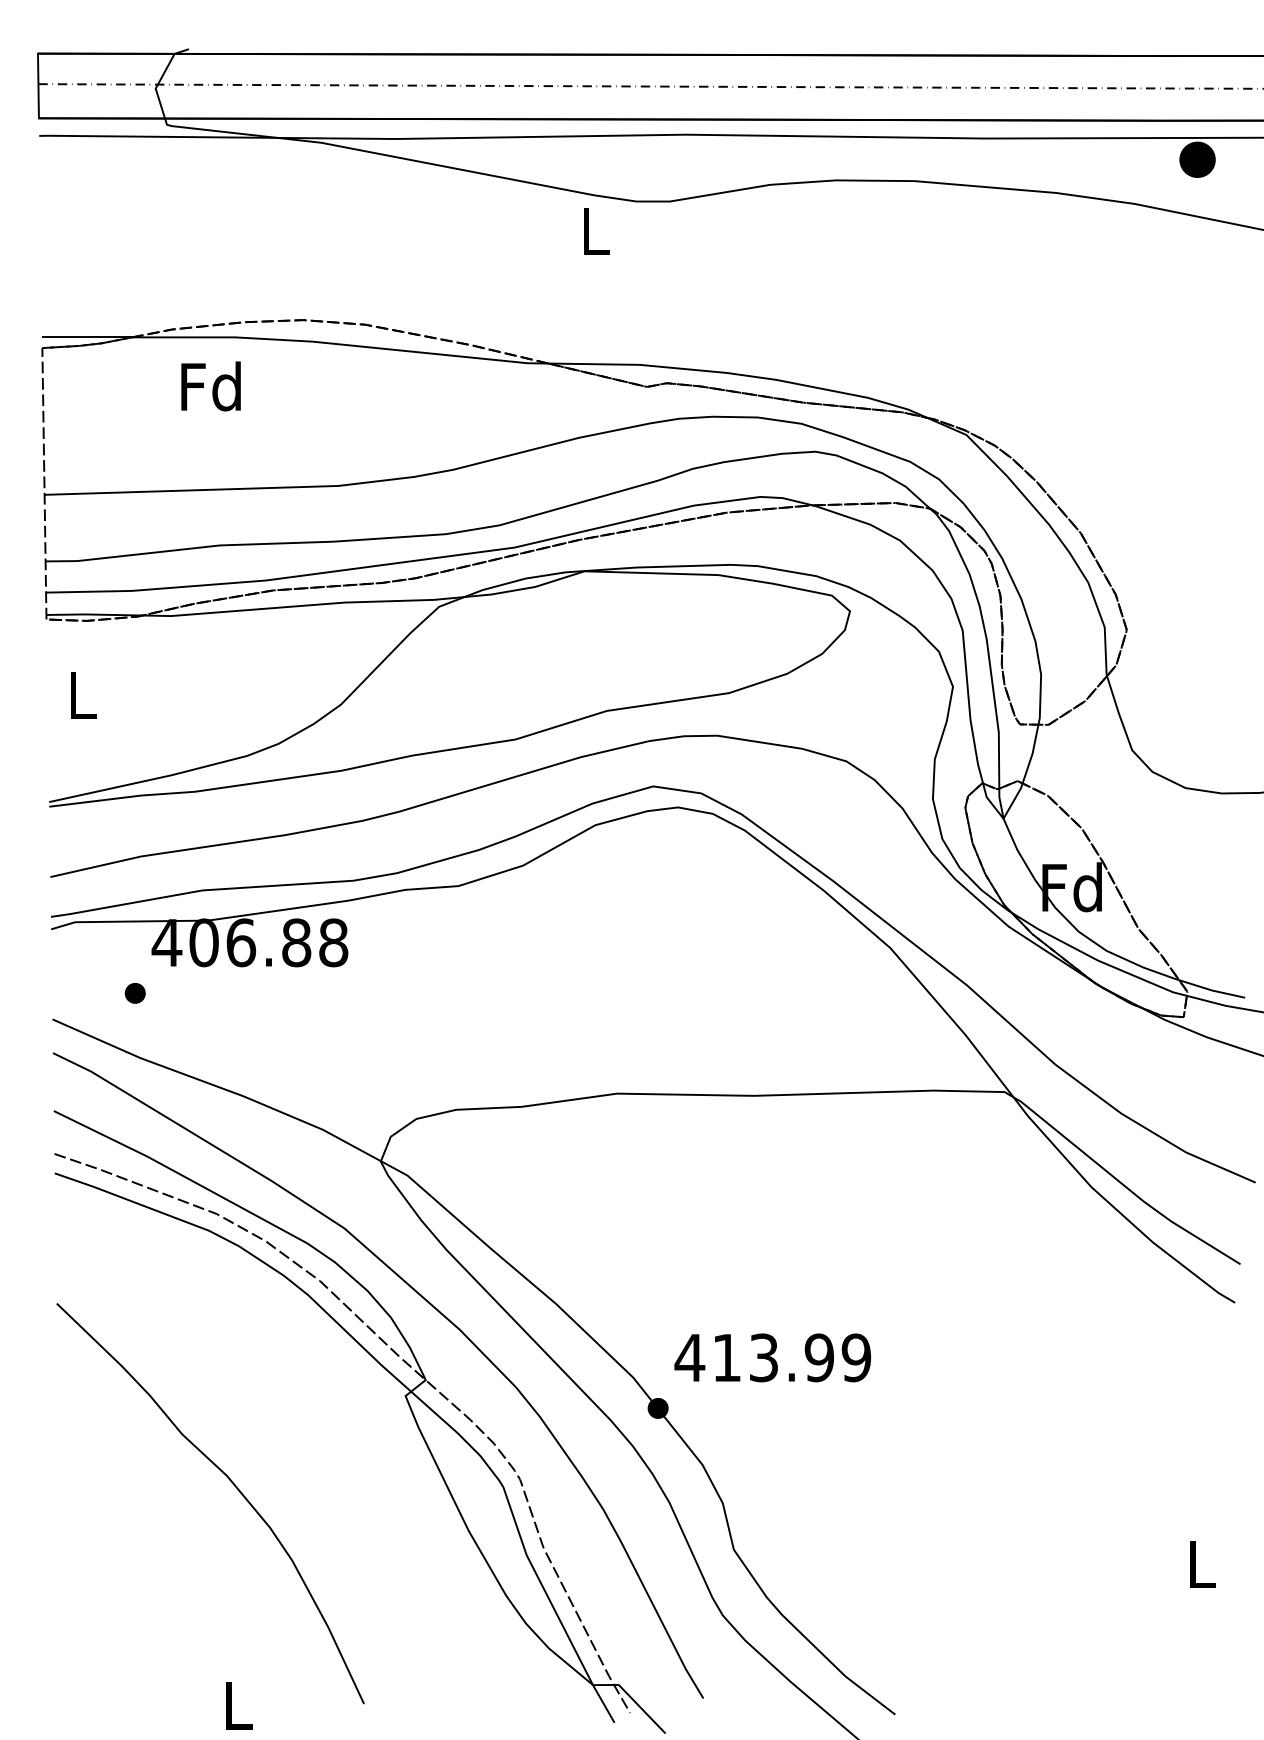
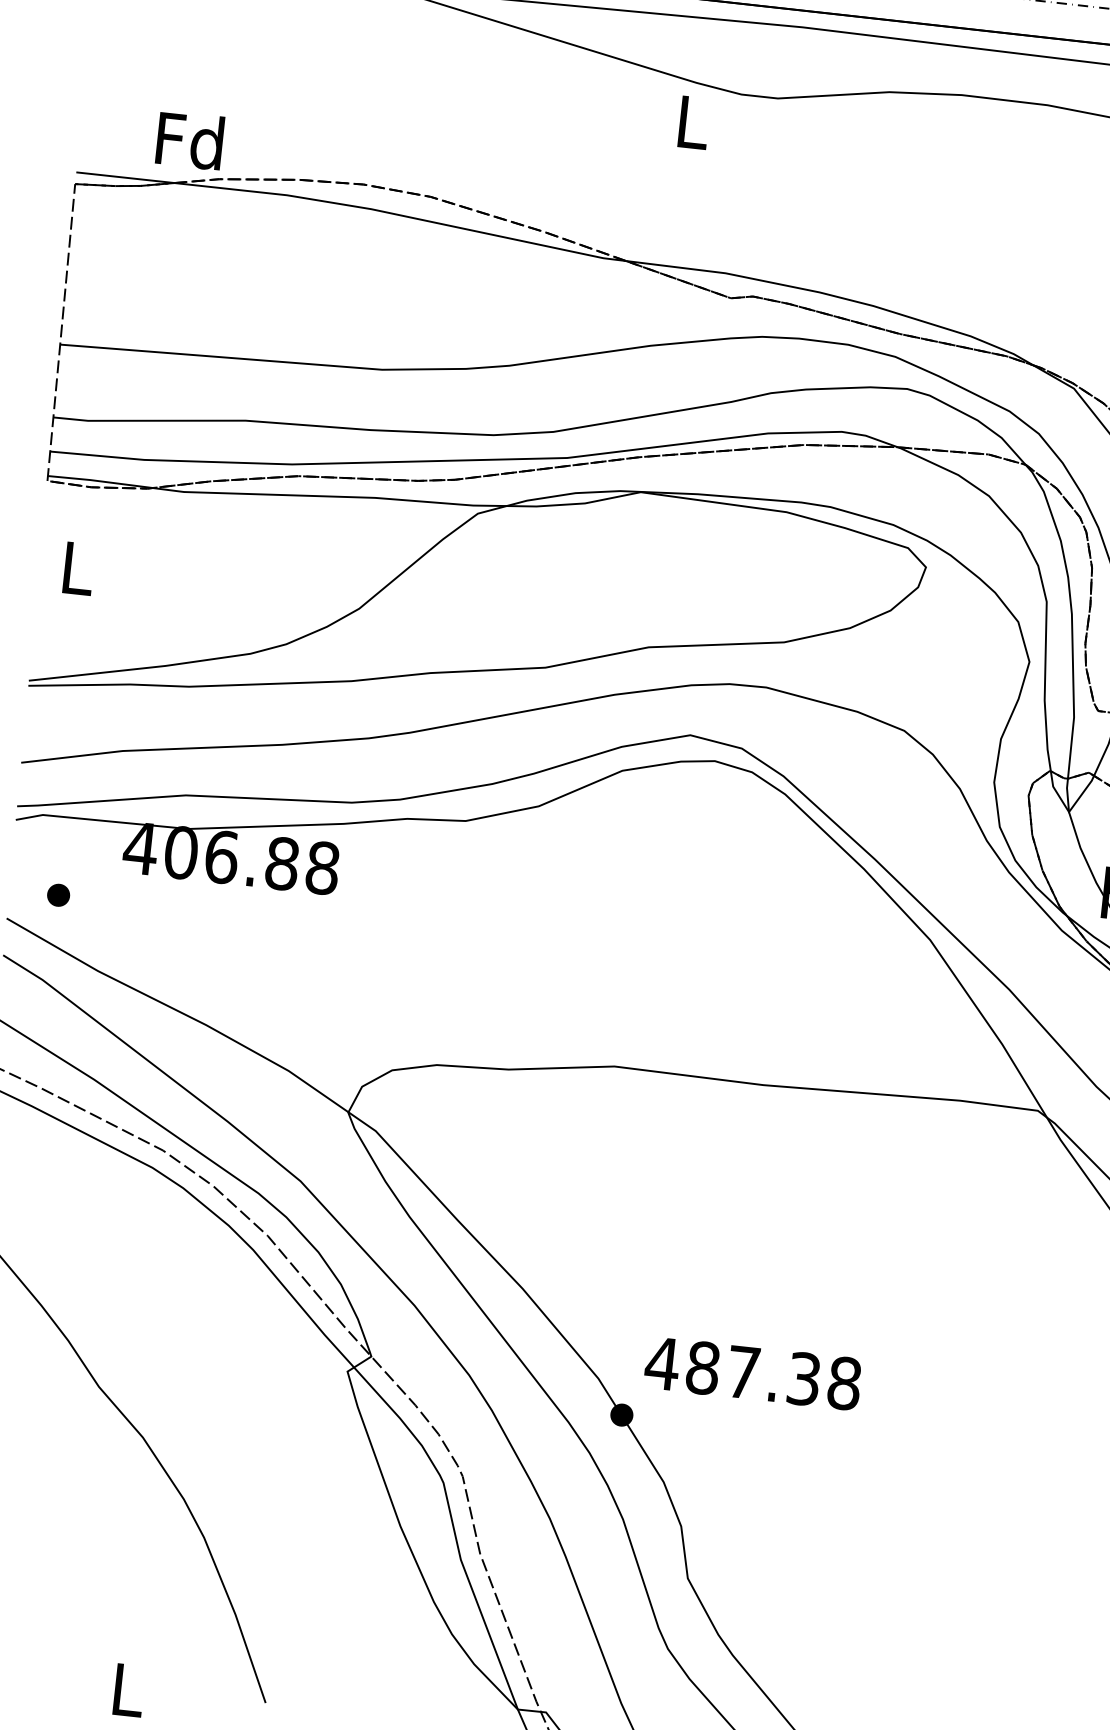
text: (210, 386) -> (189, 140), moved
part: (134, 993) -> (57, 895), moved
text: (791, 1357) -> (773, 1375), 413.99 -> 487.38

